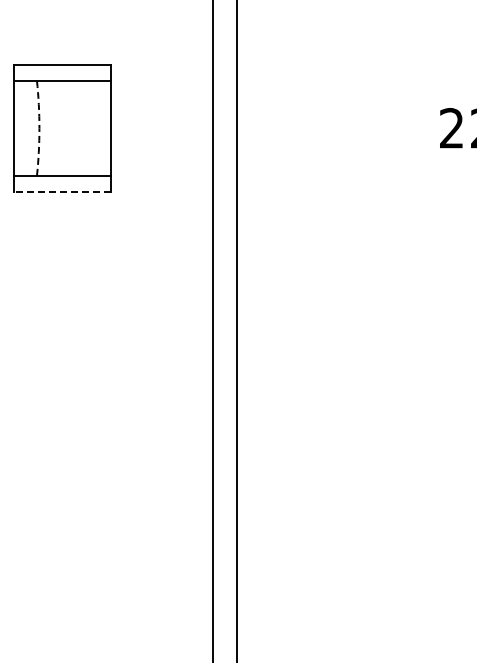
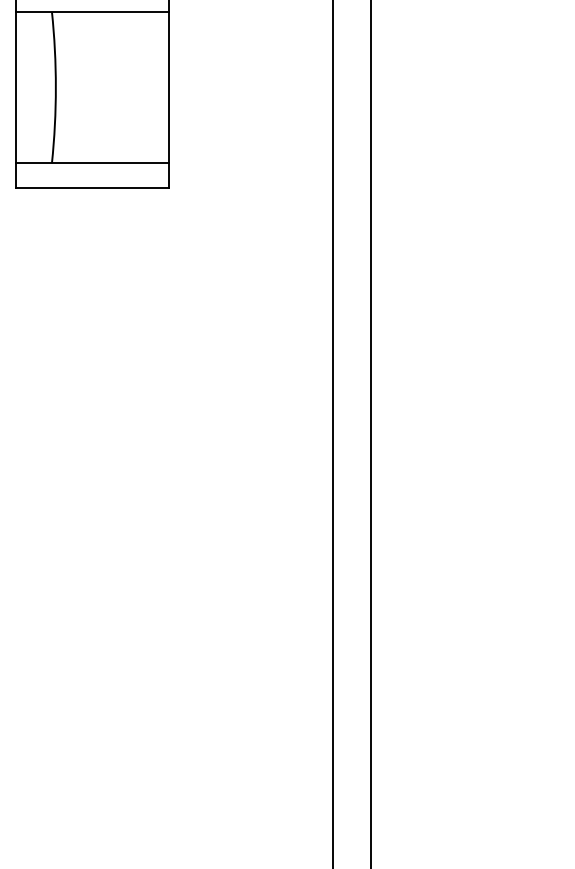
arc: (39, 128) -> (55, 87), dashed -> solid
line: (61, 191) -> (90, 188), dashed -> solid

